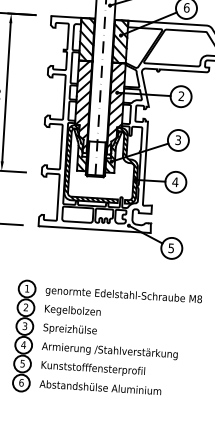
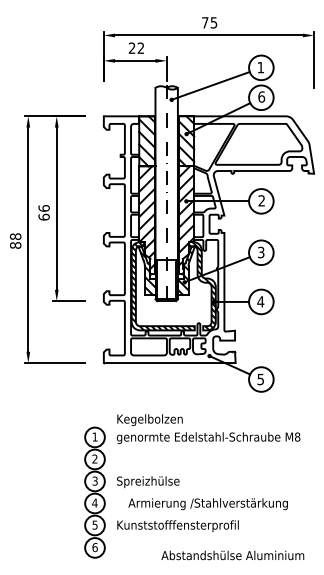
text: (72, 311) -> (149, 420), moved
text: (109, 351) -> (207, 504), moved
text: (100, 387) -> (232, 555), moved

